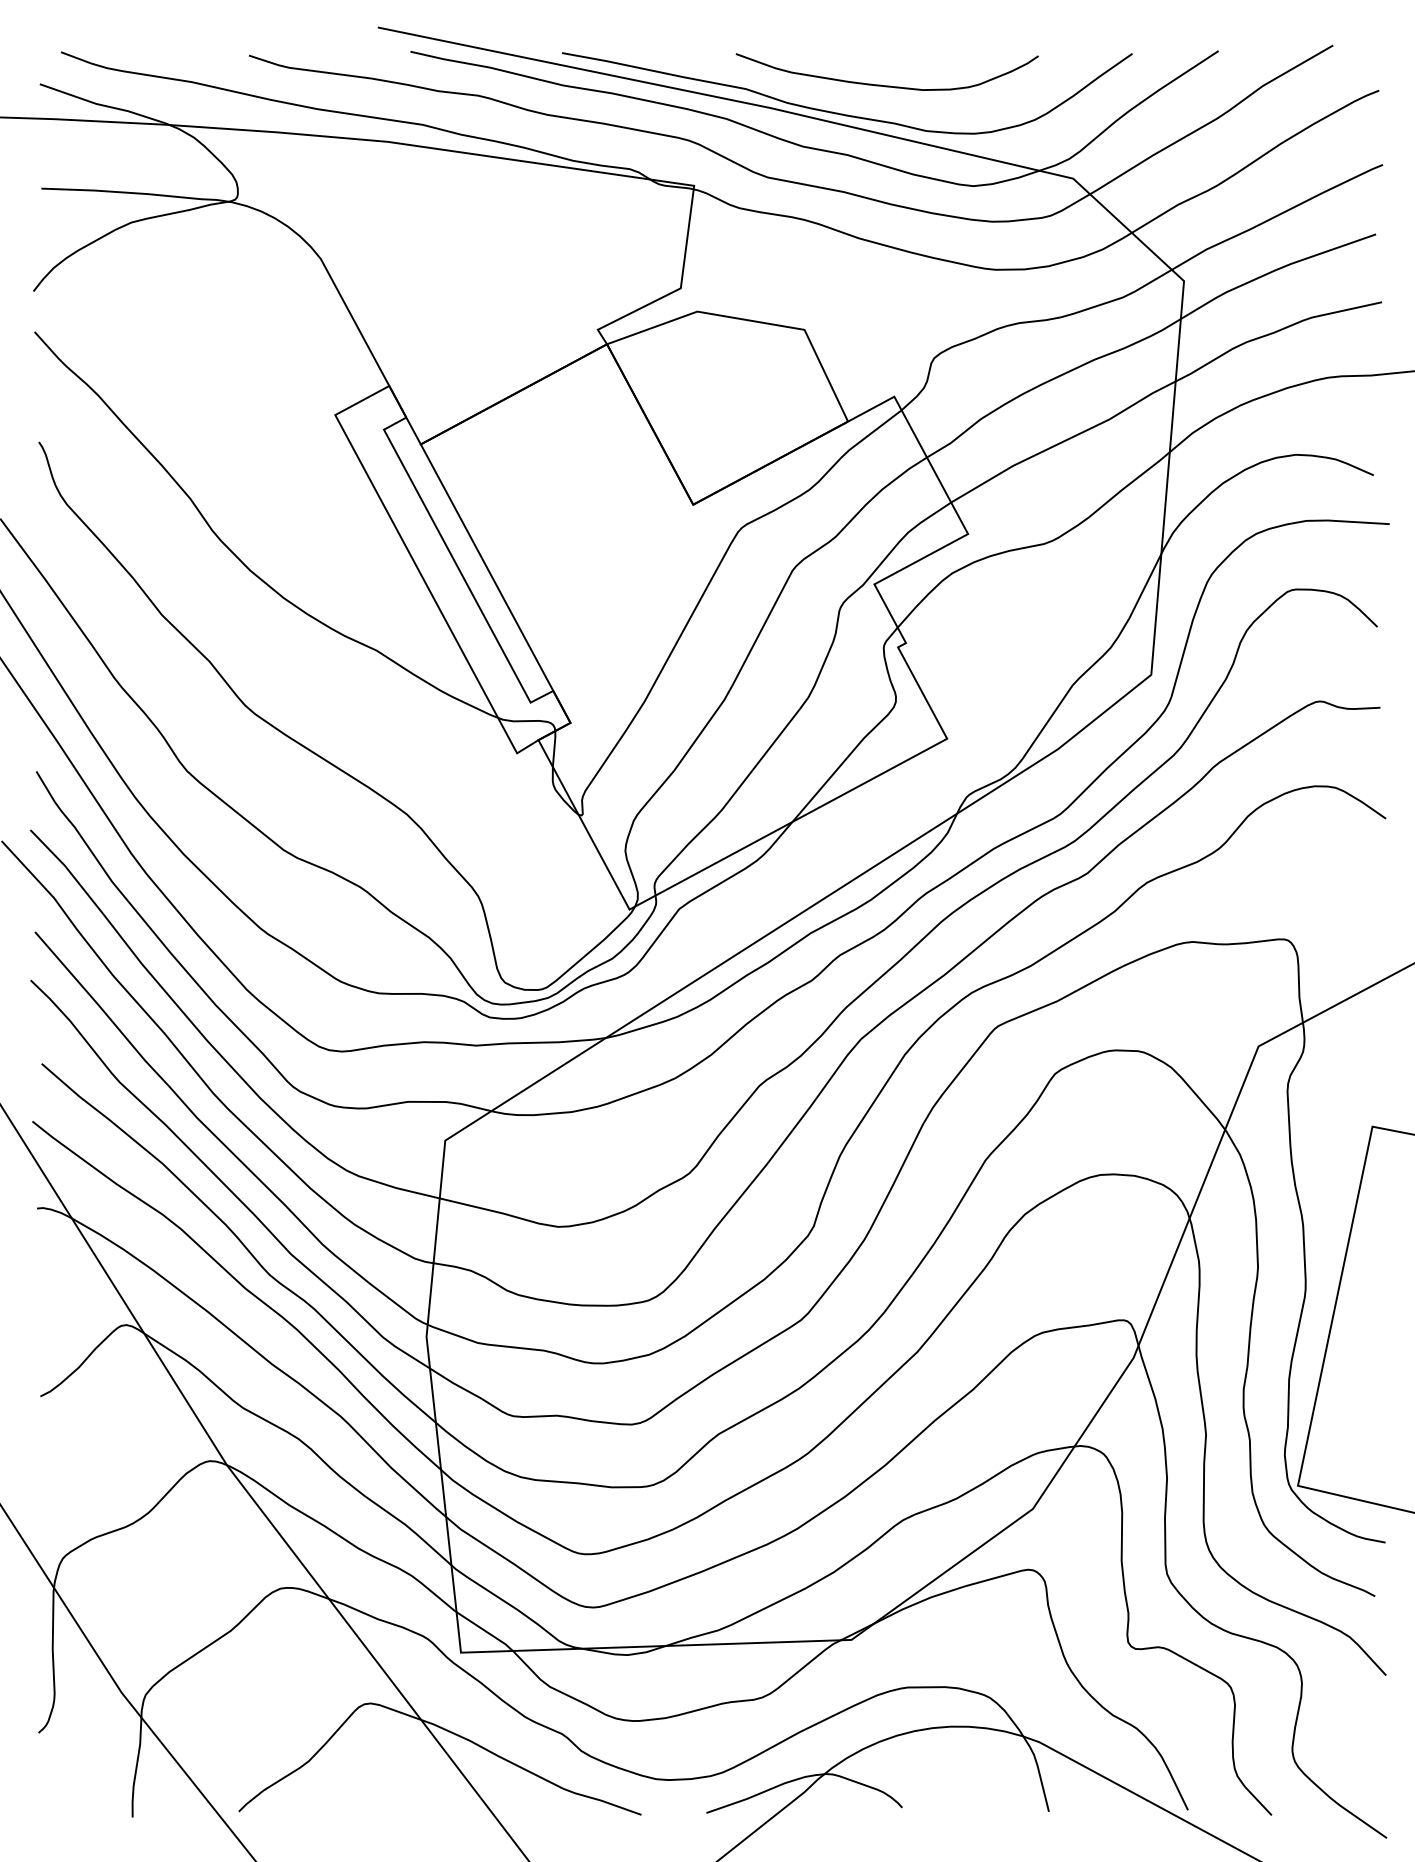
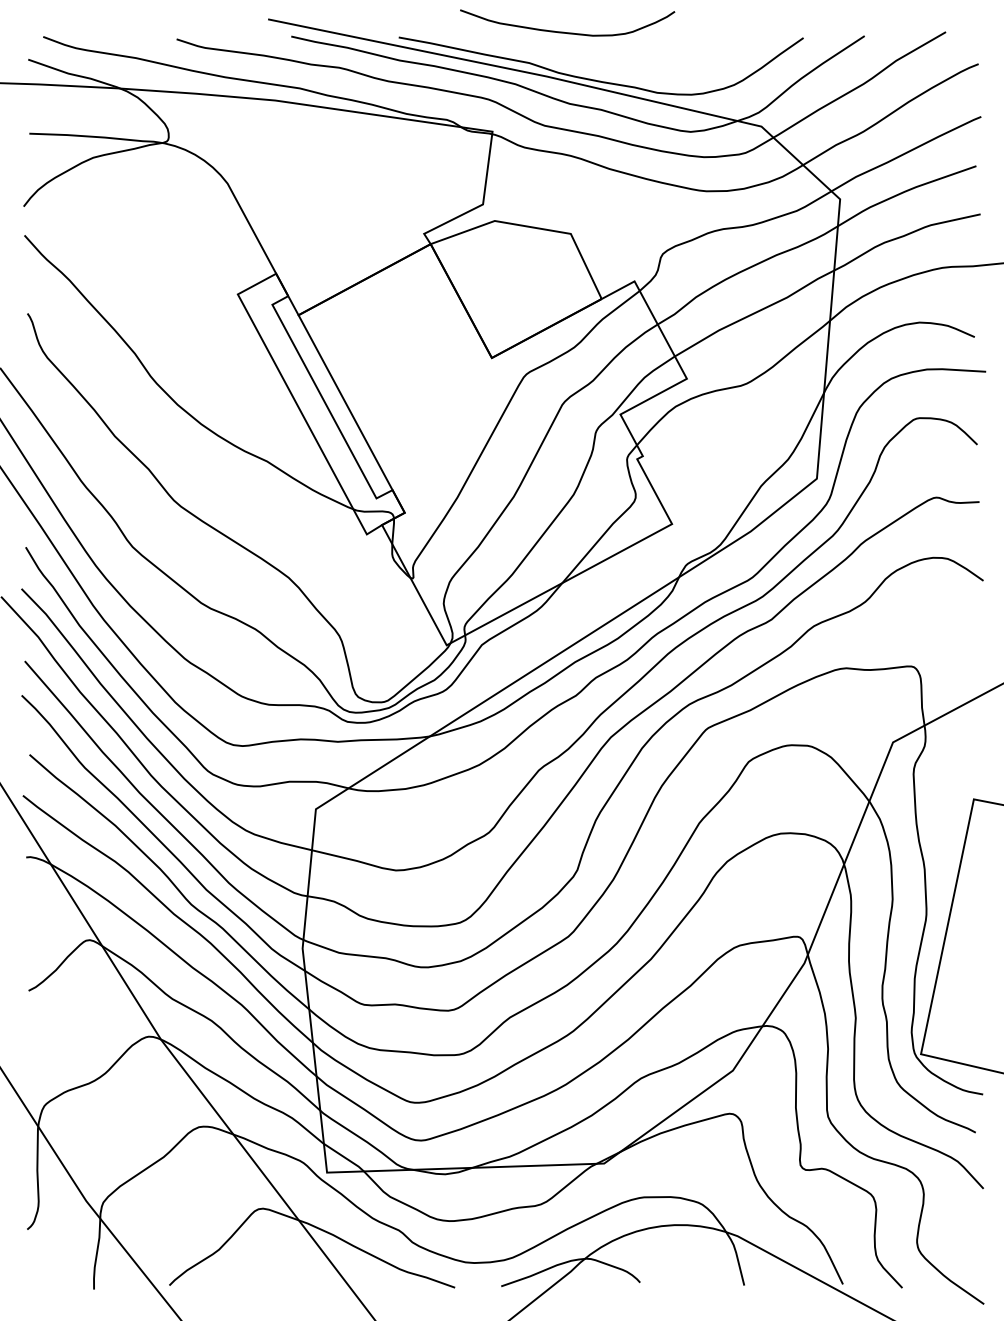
curve: (881, 84) -> (563, 31), moved

